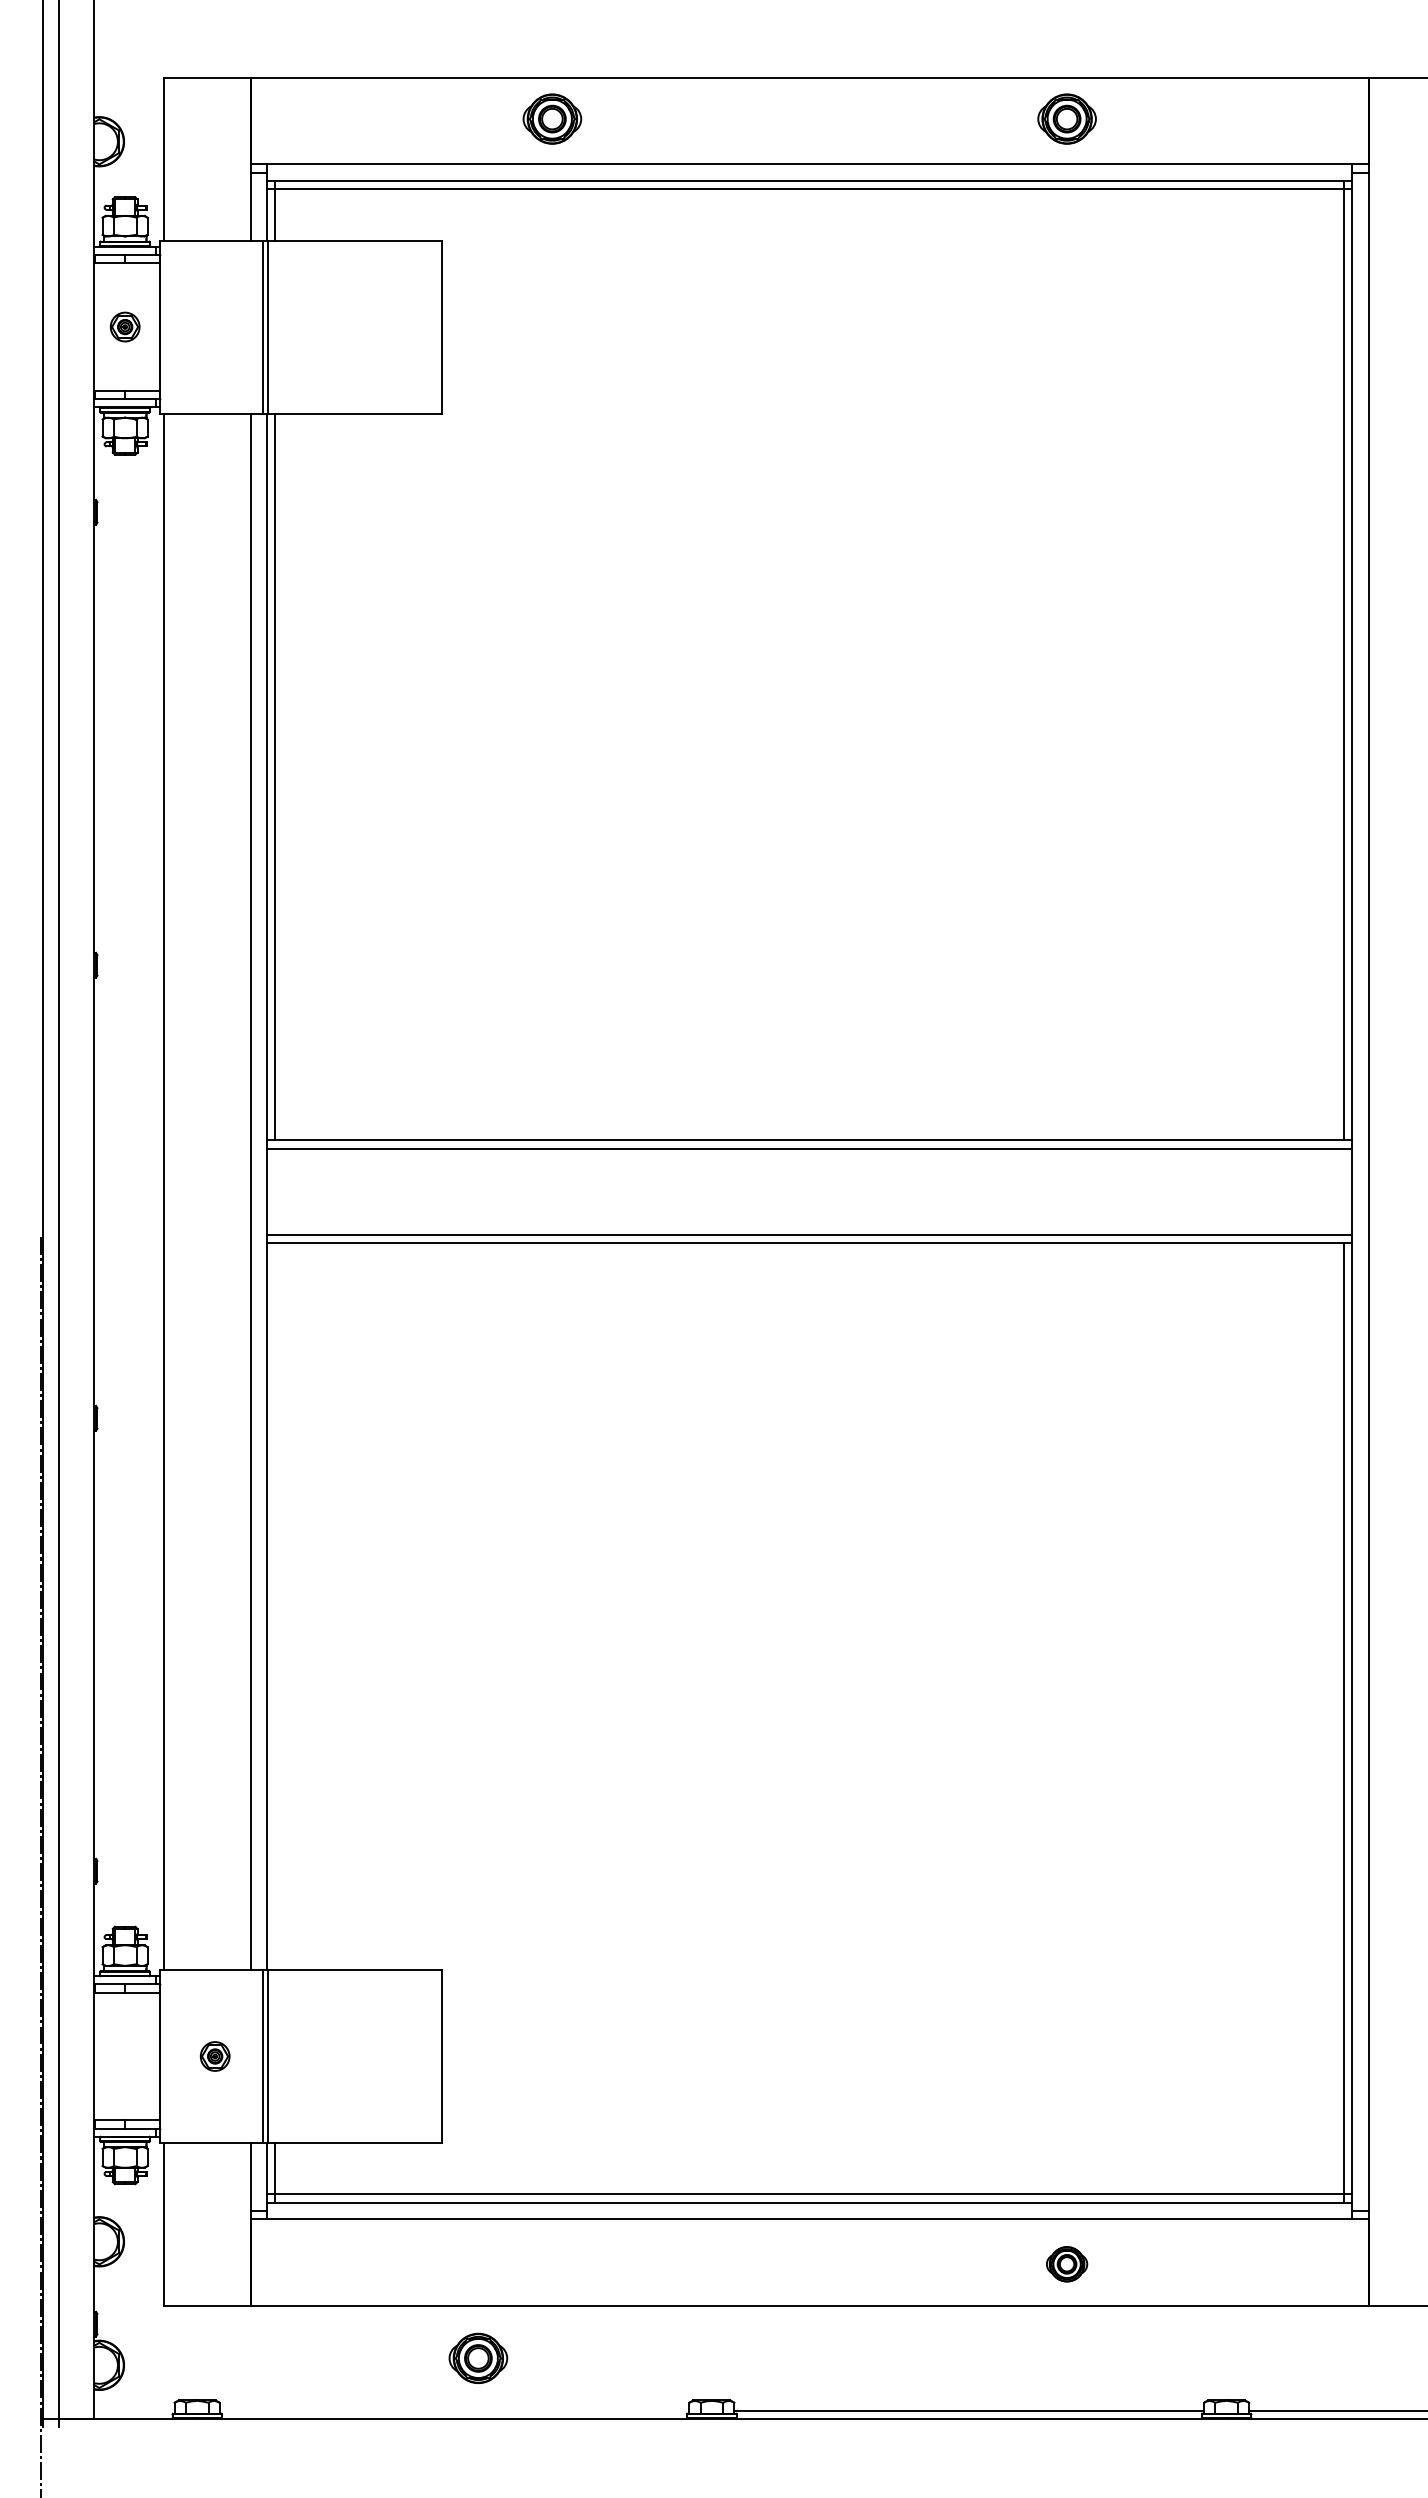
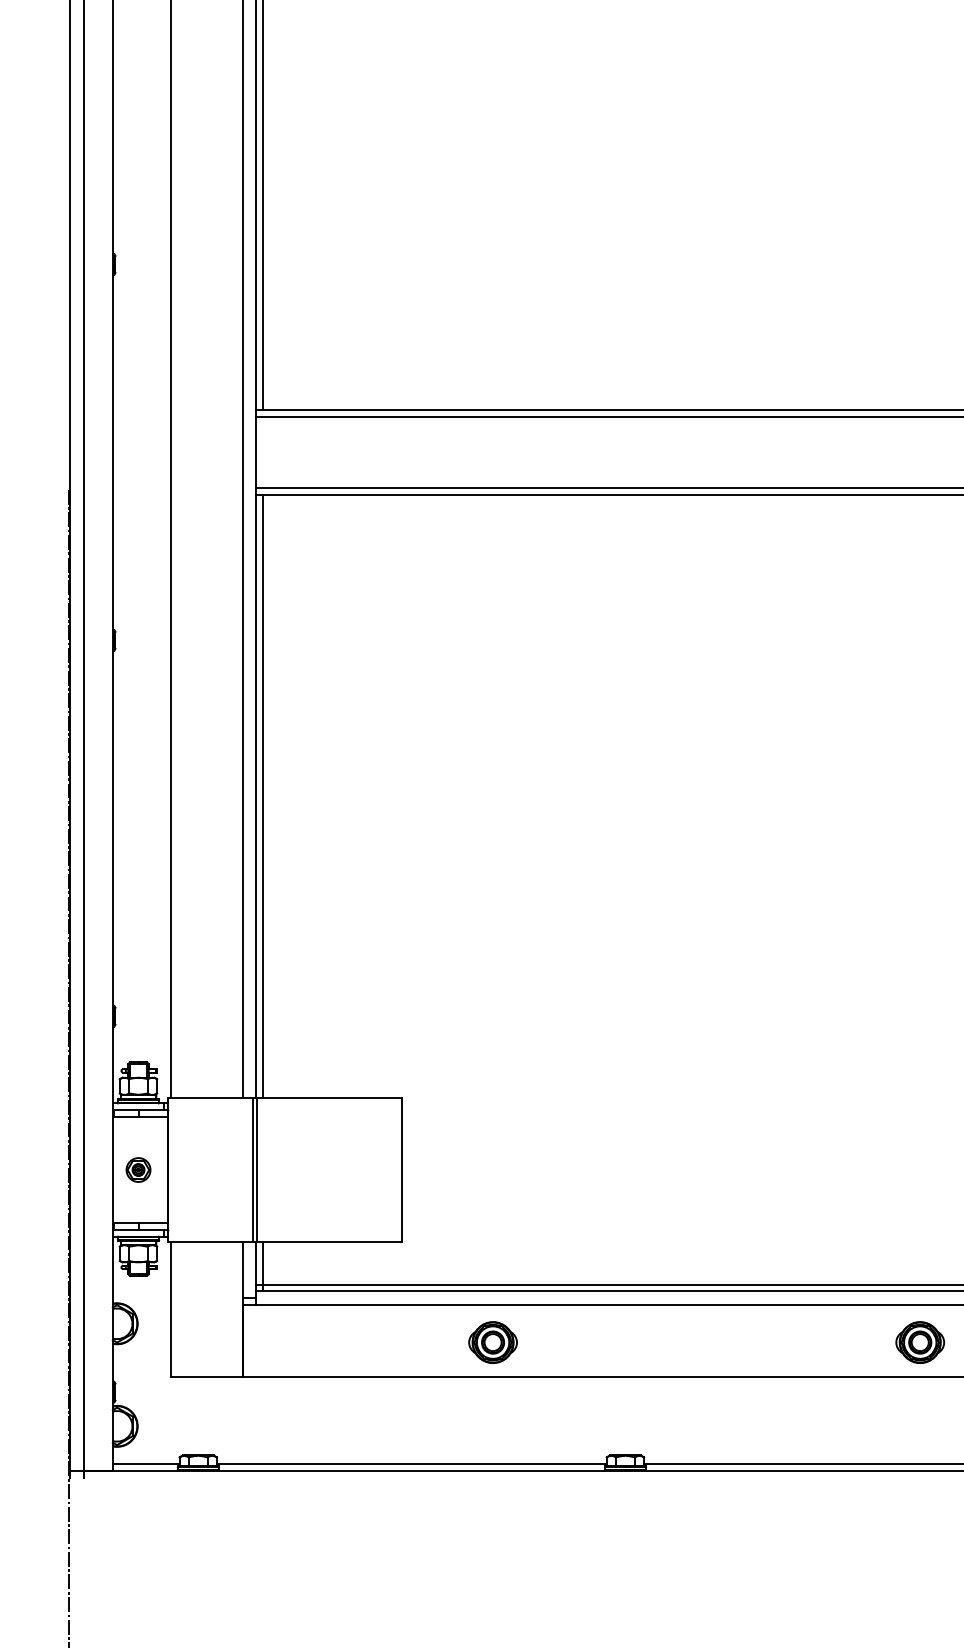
line: (275, 1606) -> (263, 796), added
part: (214, 2056) -> (137, 1170), moved
part: (1066, 2263) -> (919, 1341), size x1.43
part: (478, 2357) -> (493, 1341), moved
line: (134, 2410) -> (146, 1463), added
line: (454, 2410) -> (411, 1463), added

